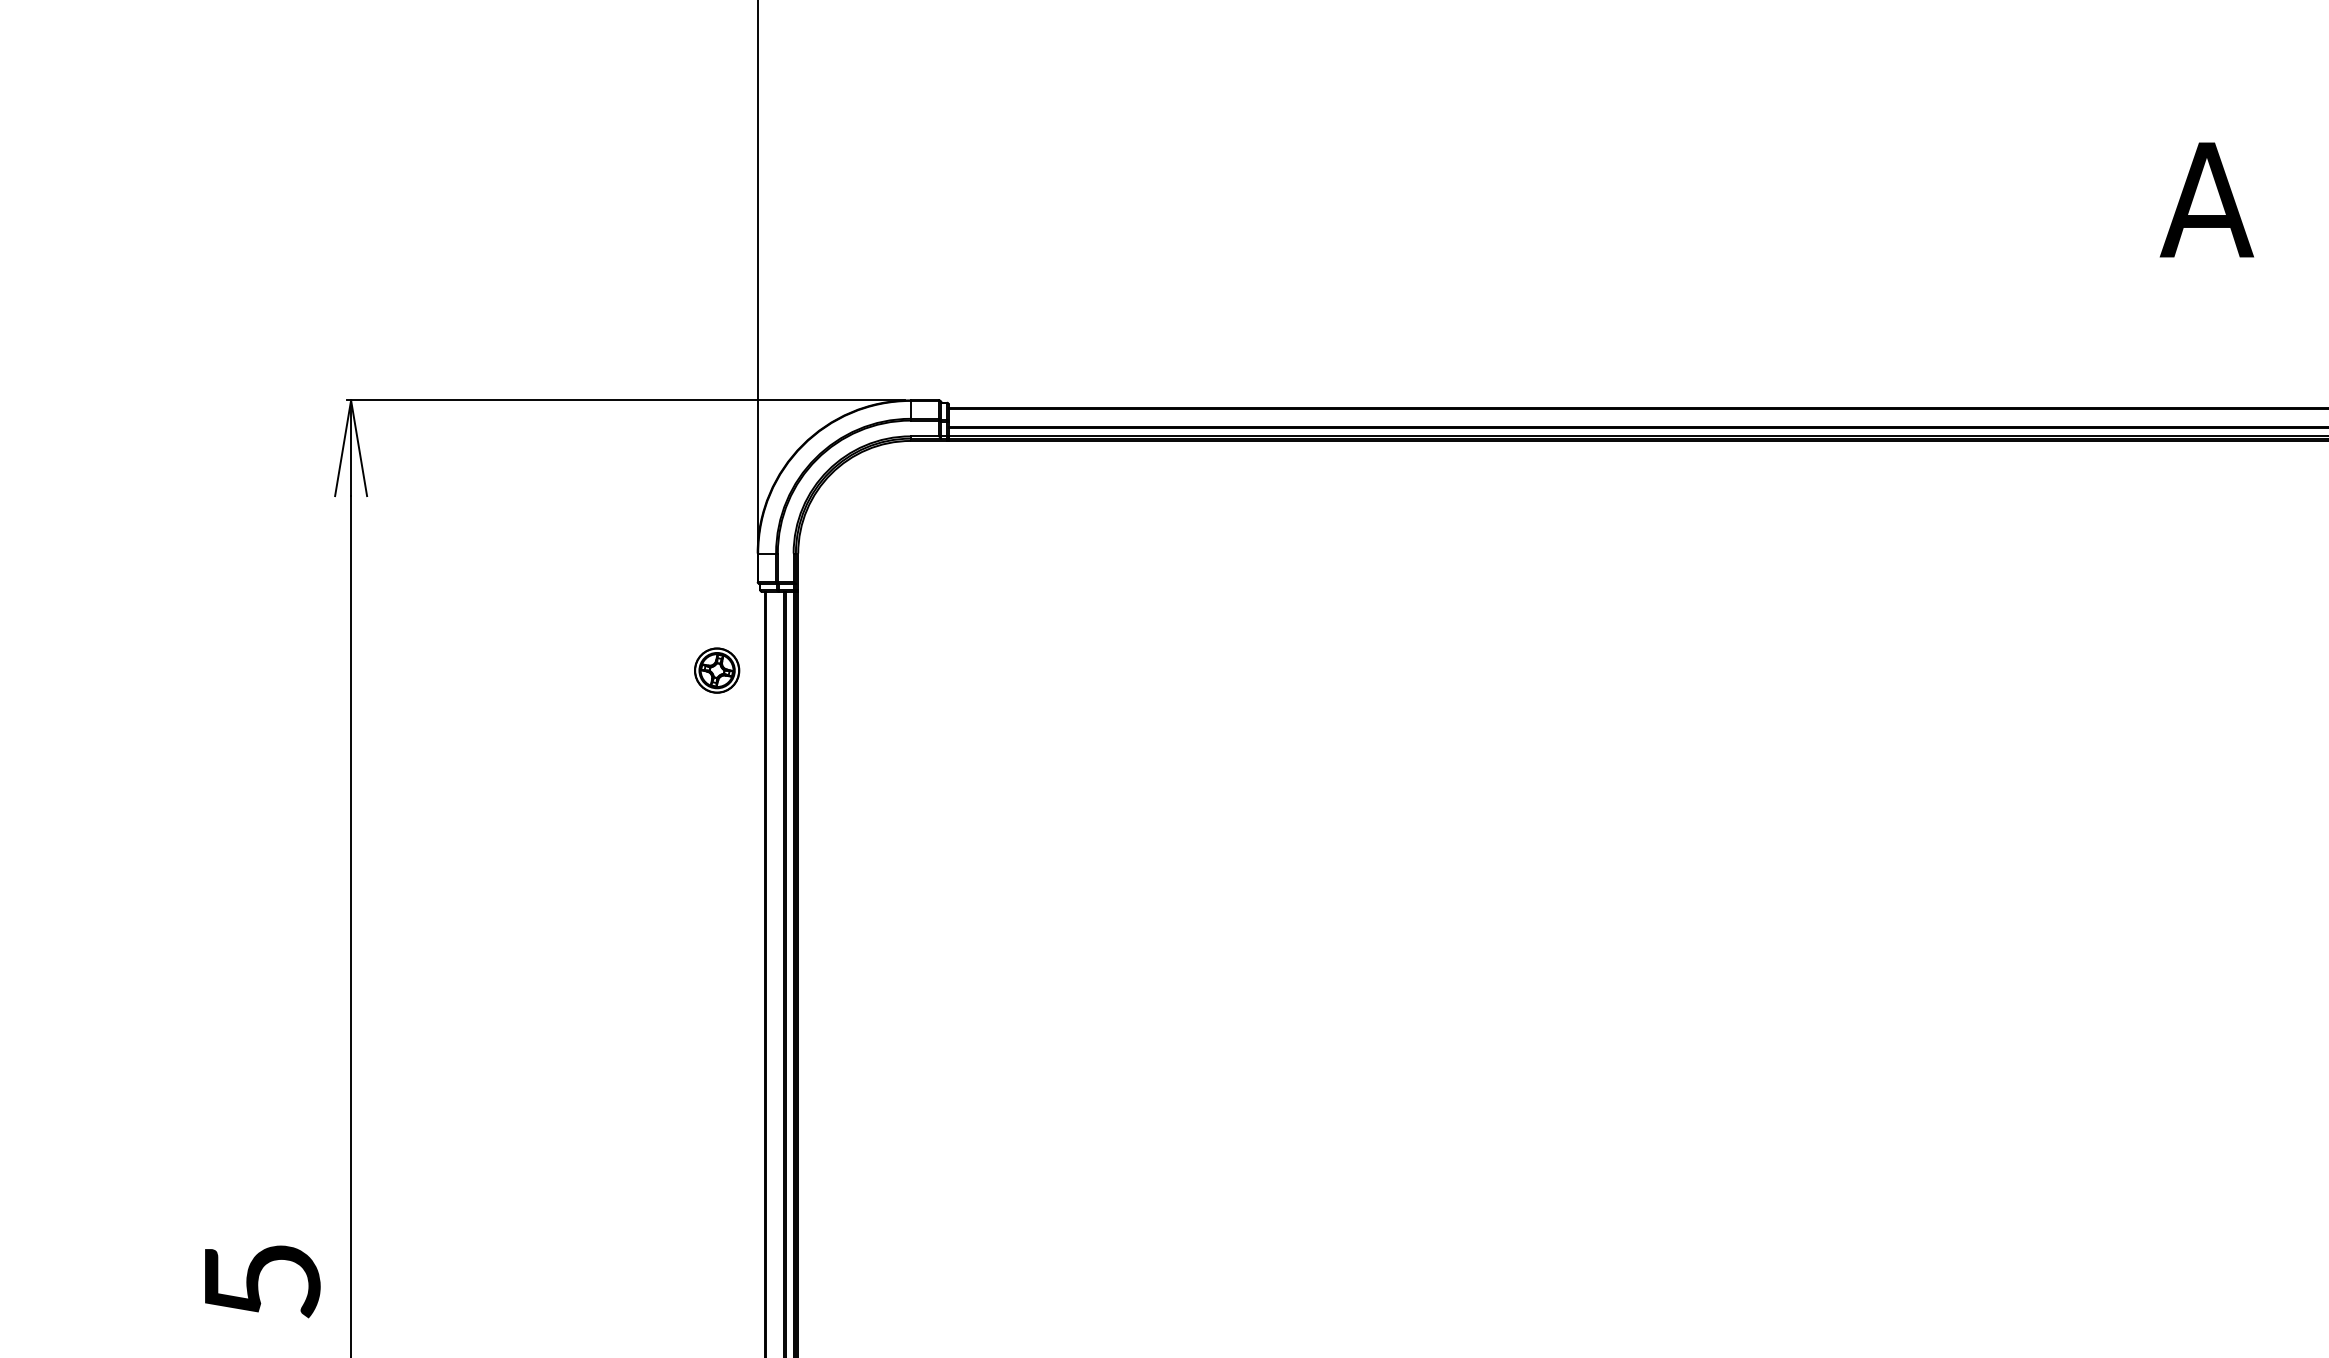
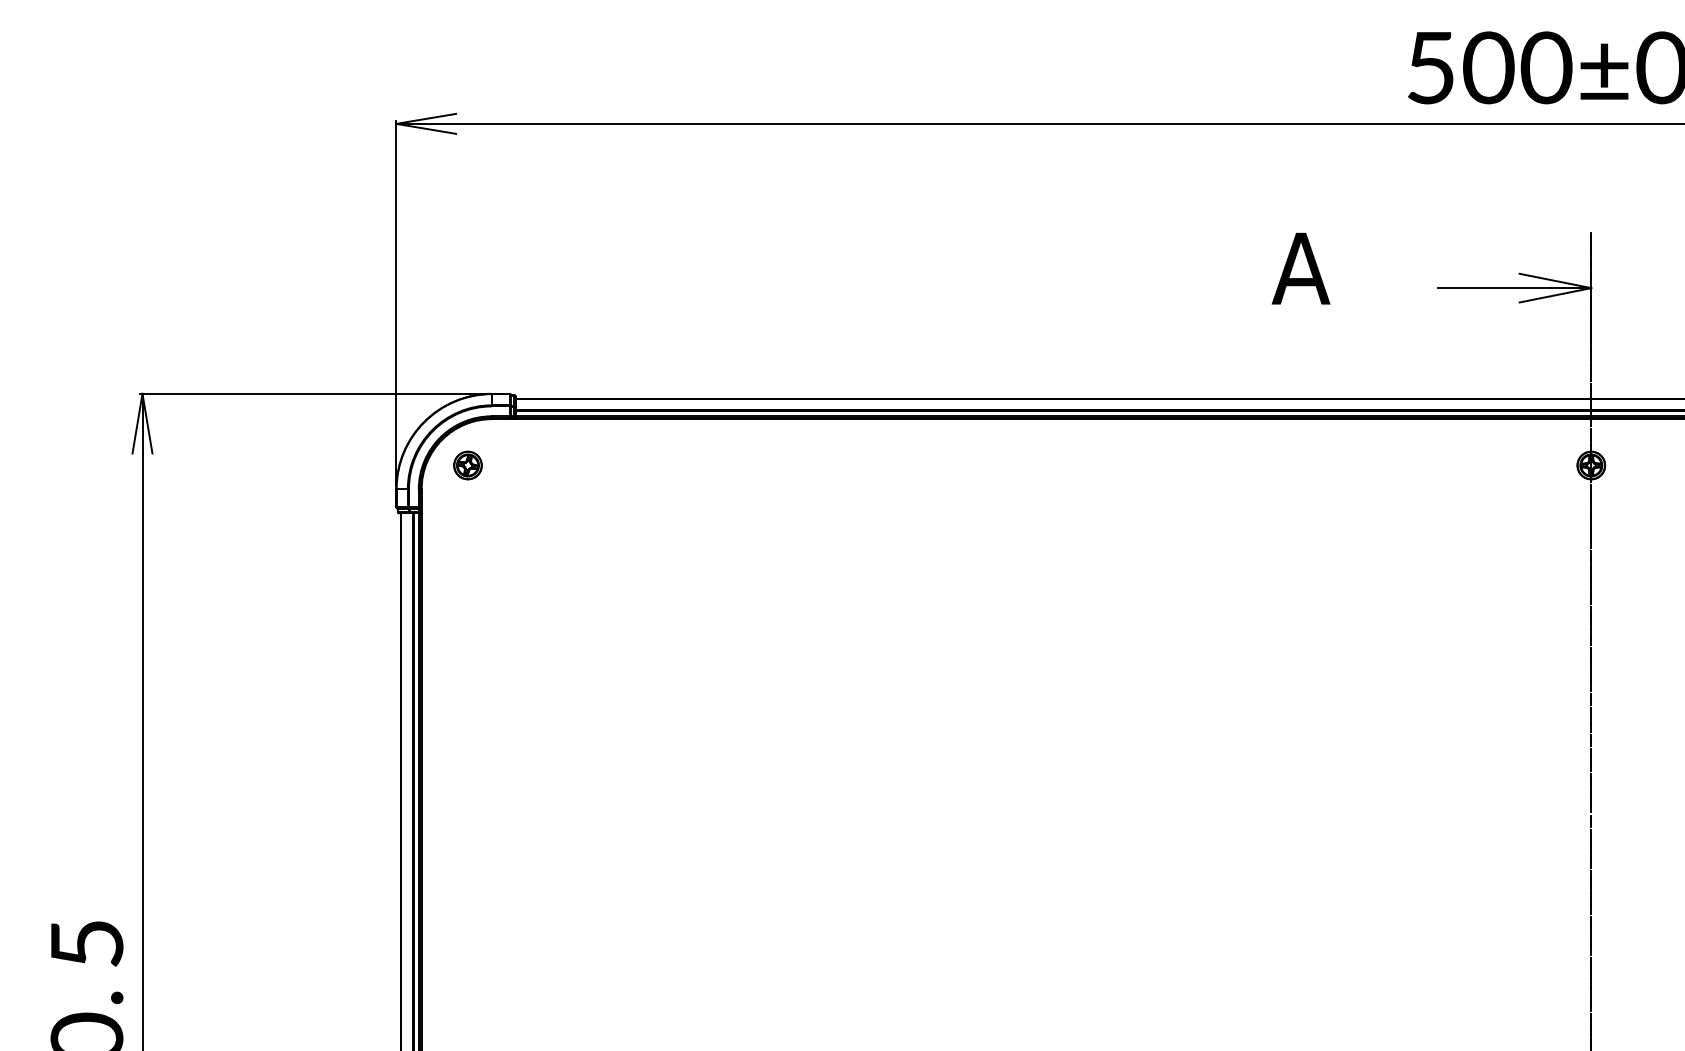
part: (716, 670) -> (467, 465), moved

